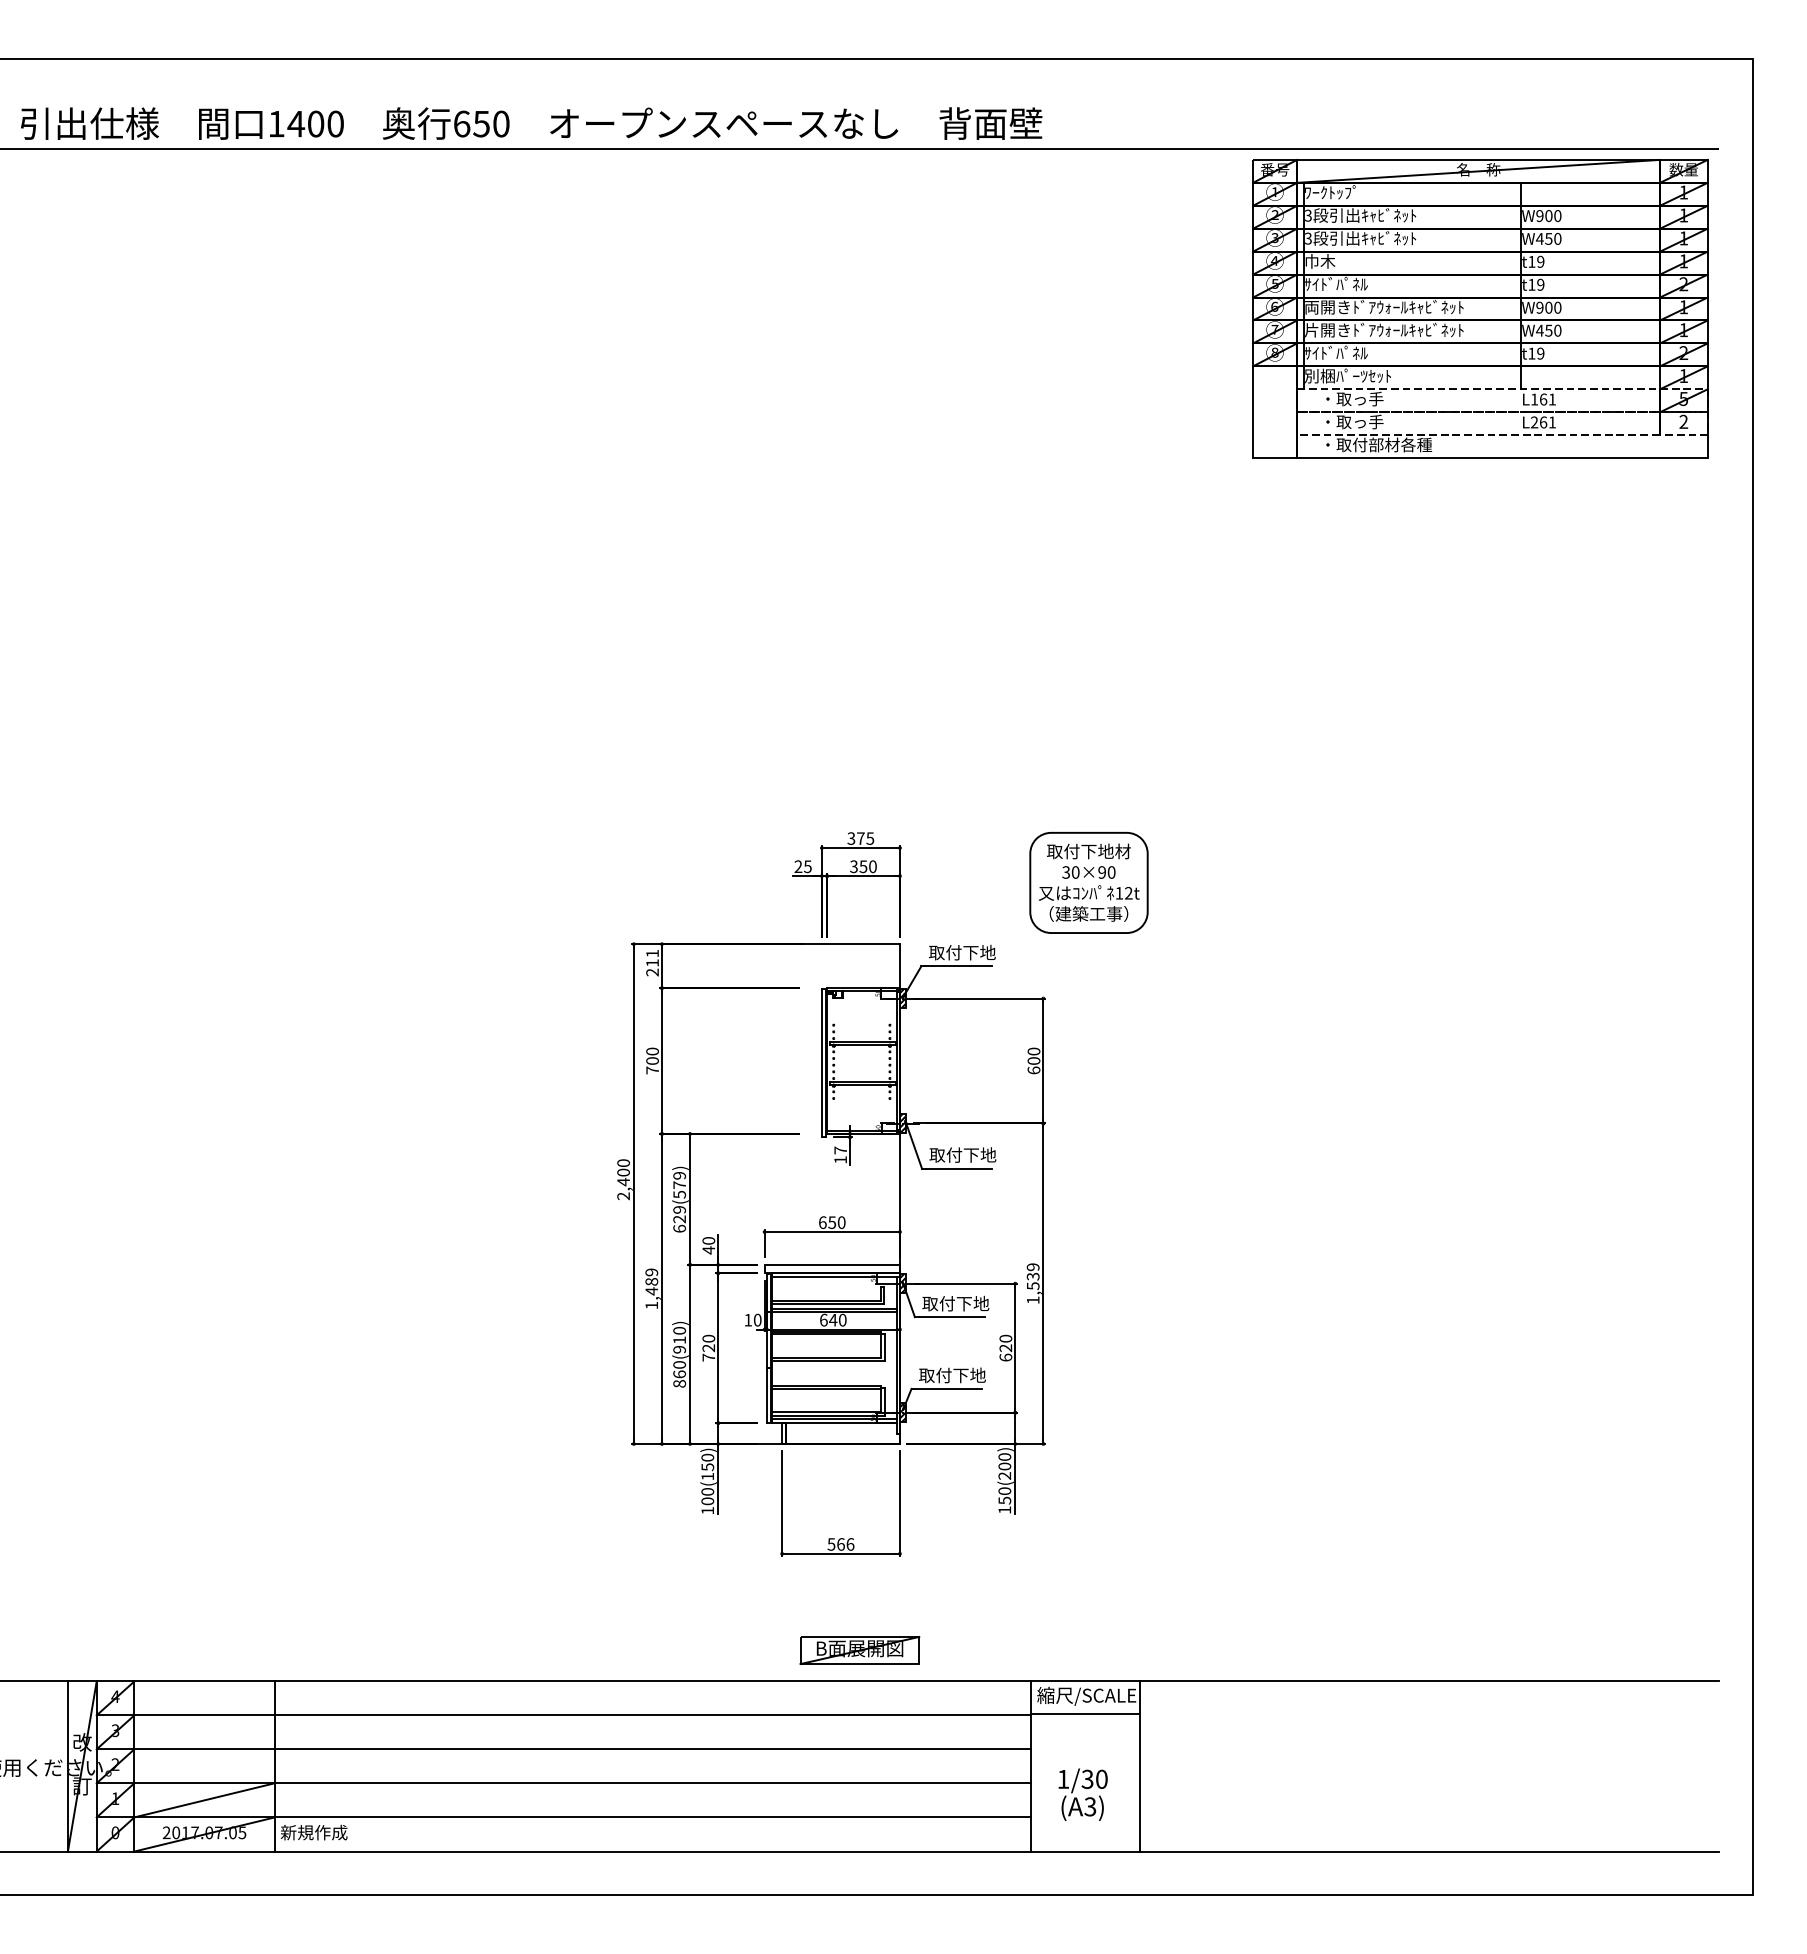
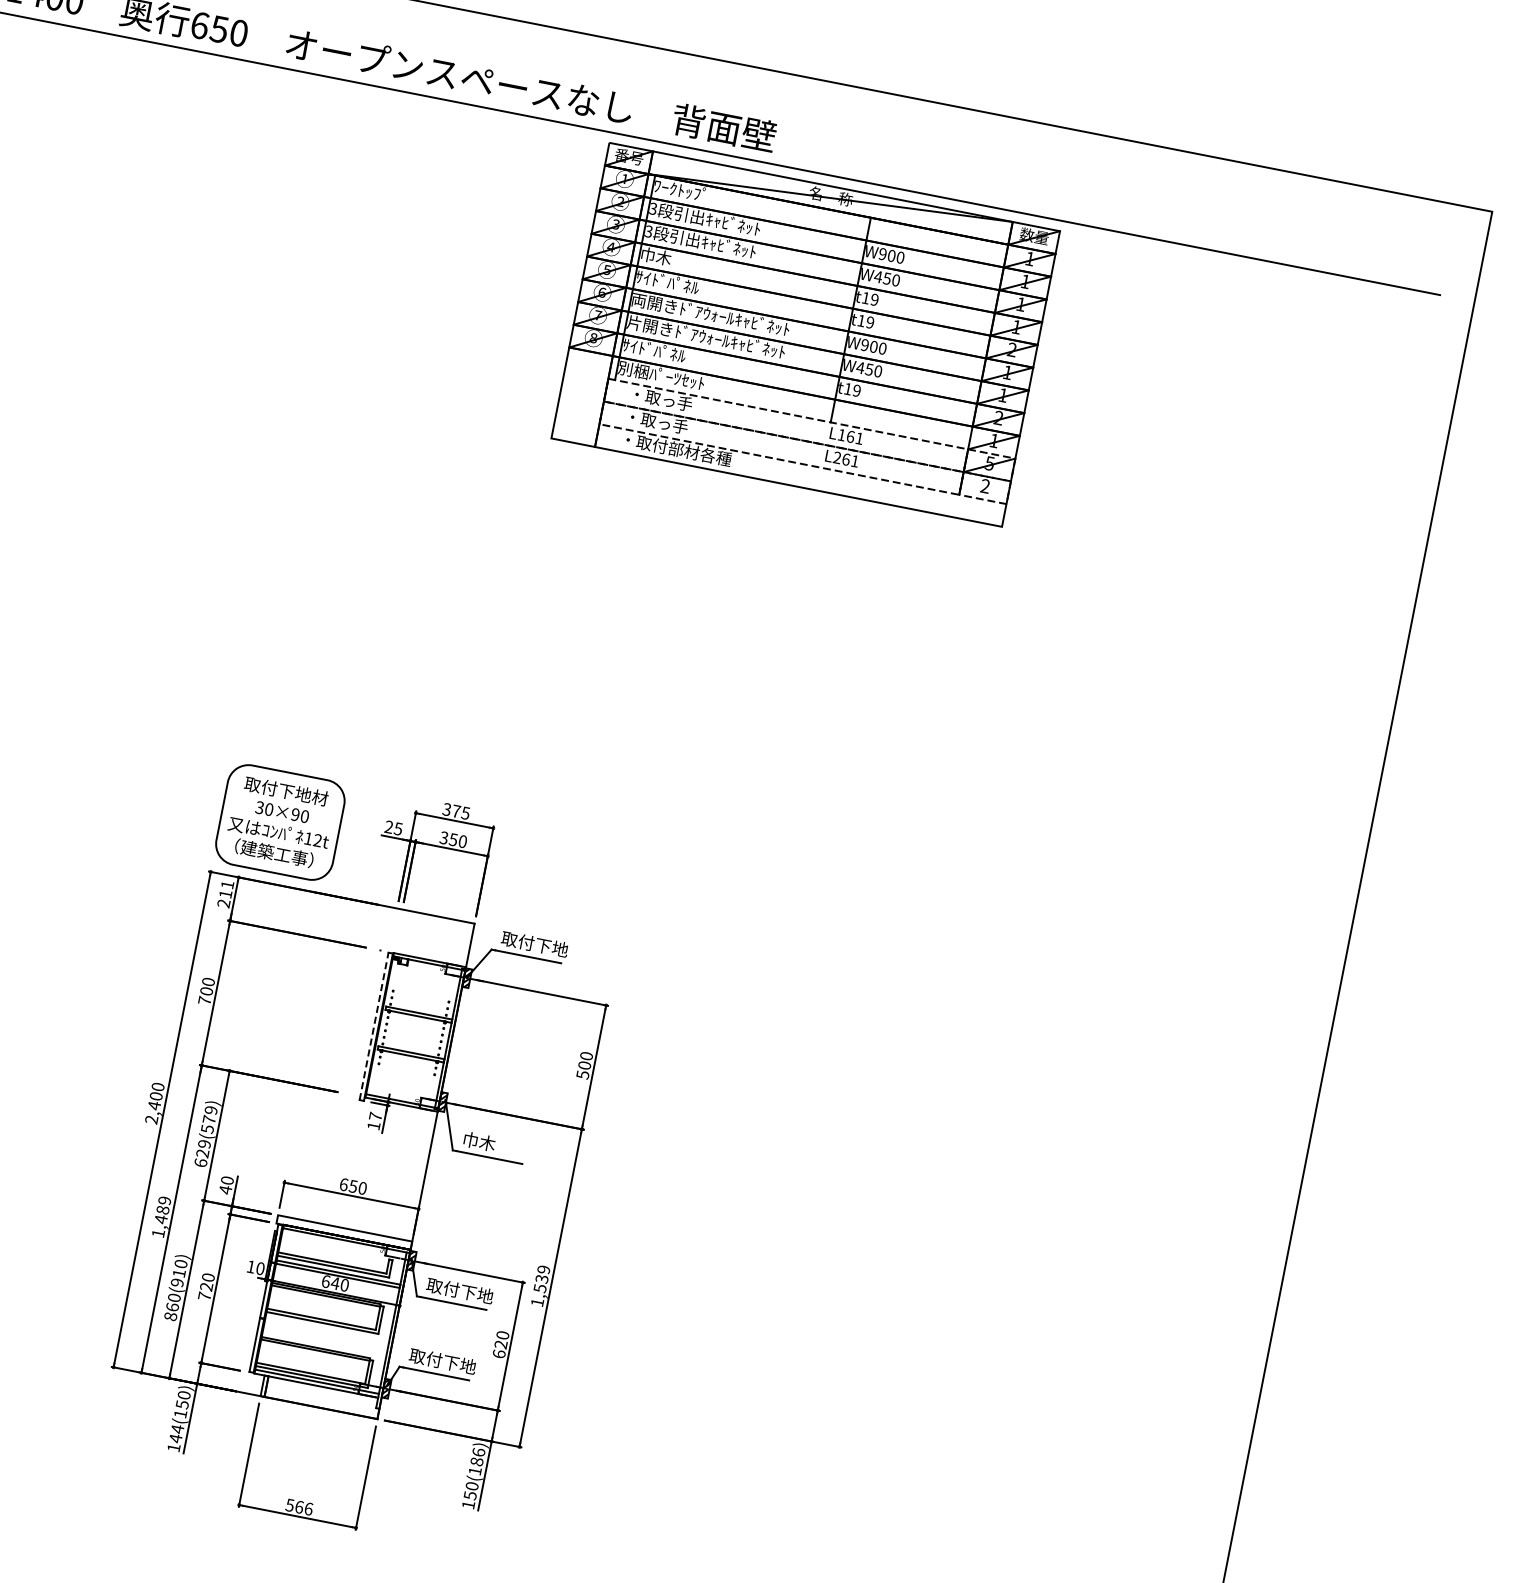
part: (1480, 308) -> (805, 334), moved
part: (1088, 882) -> (279, 822), moved
line: (821, 1062) -> (373, 1025), solid -> dashed
text: (1033, 1070) -> (582, 1074), 600 -> 500
text: (962, 1154) -> (495, 1144), 取付下地 -> 巾木
text: (1004, 1466) -> (476, 1461), 150(200) -> 150(186)
text: (707, 1496) -> (176, 1433), 100(150) -> 144(150)

